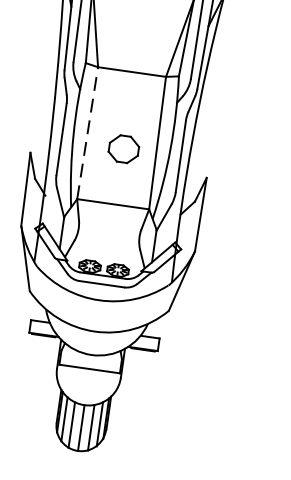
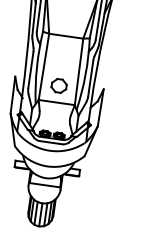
line: (86, 132) -> (43, 66), dashed -> solid
part: (122, 148) -> (58, 85), moved

